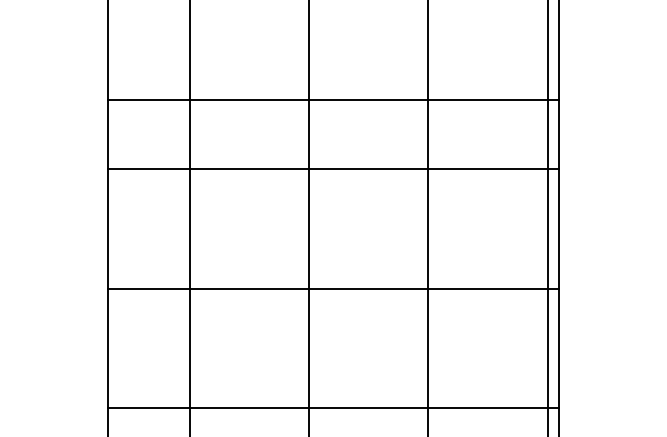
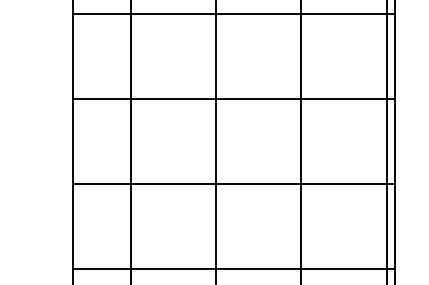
line: (333, 100) -> (233, 13), moved
line: (333, 168) -> (233, 98), moved
line: (333, 289) -> (233, 183), moved
line: (333, 407) -> (233, 268), moved

